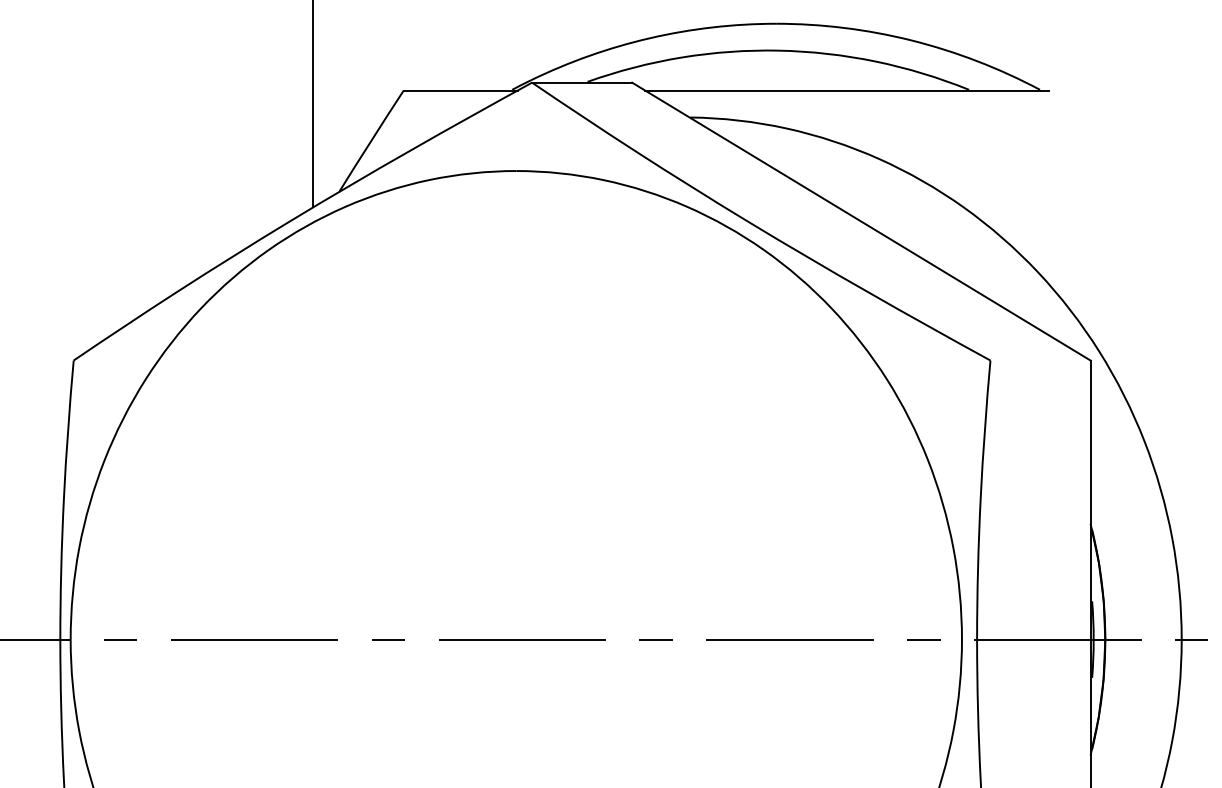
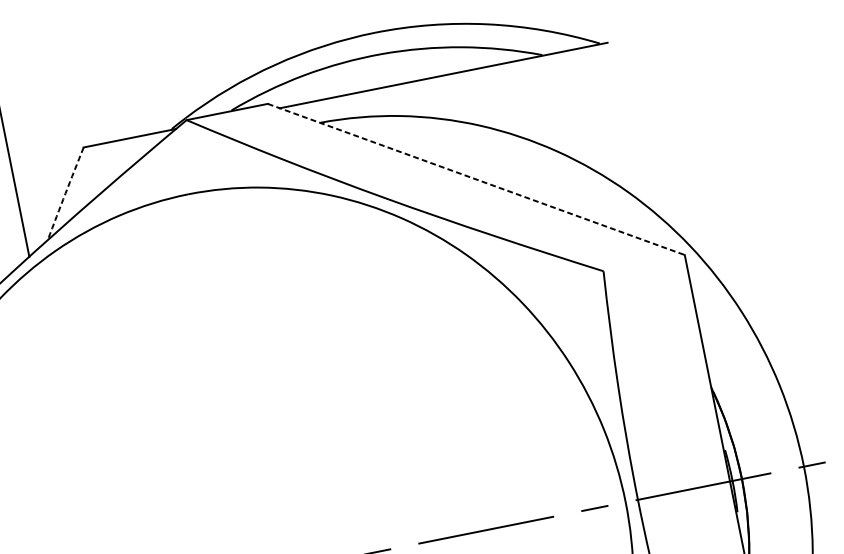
arc: (371, 141) -> (65, 193), solid -> dashed
line: (861, 221) -> (476, 179), solid -> dashed

